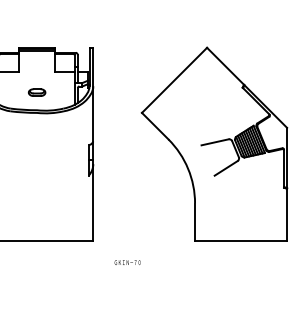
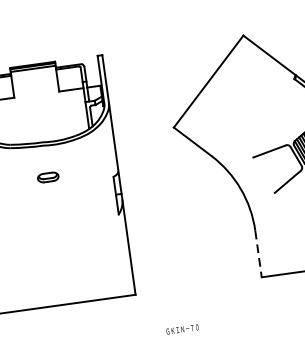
part: (36, 92) -> (47, 177), moved
line: (195, 222) -> (259, 254), solid -> dashed
text: (127, 262) -> (182, 329), moved

